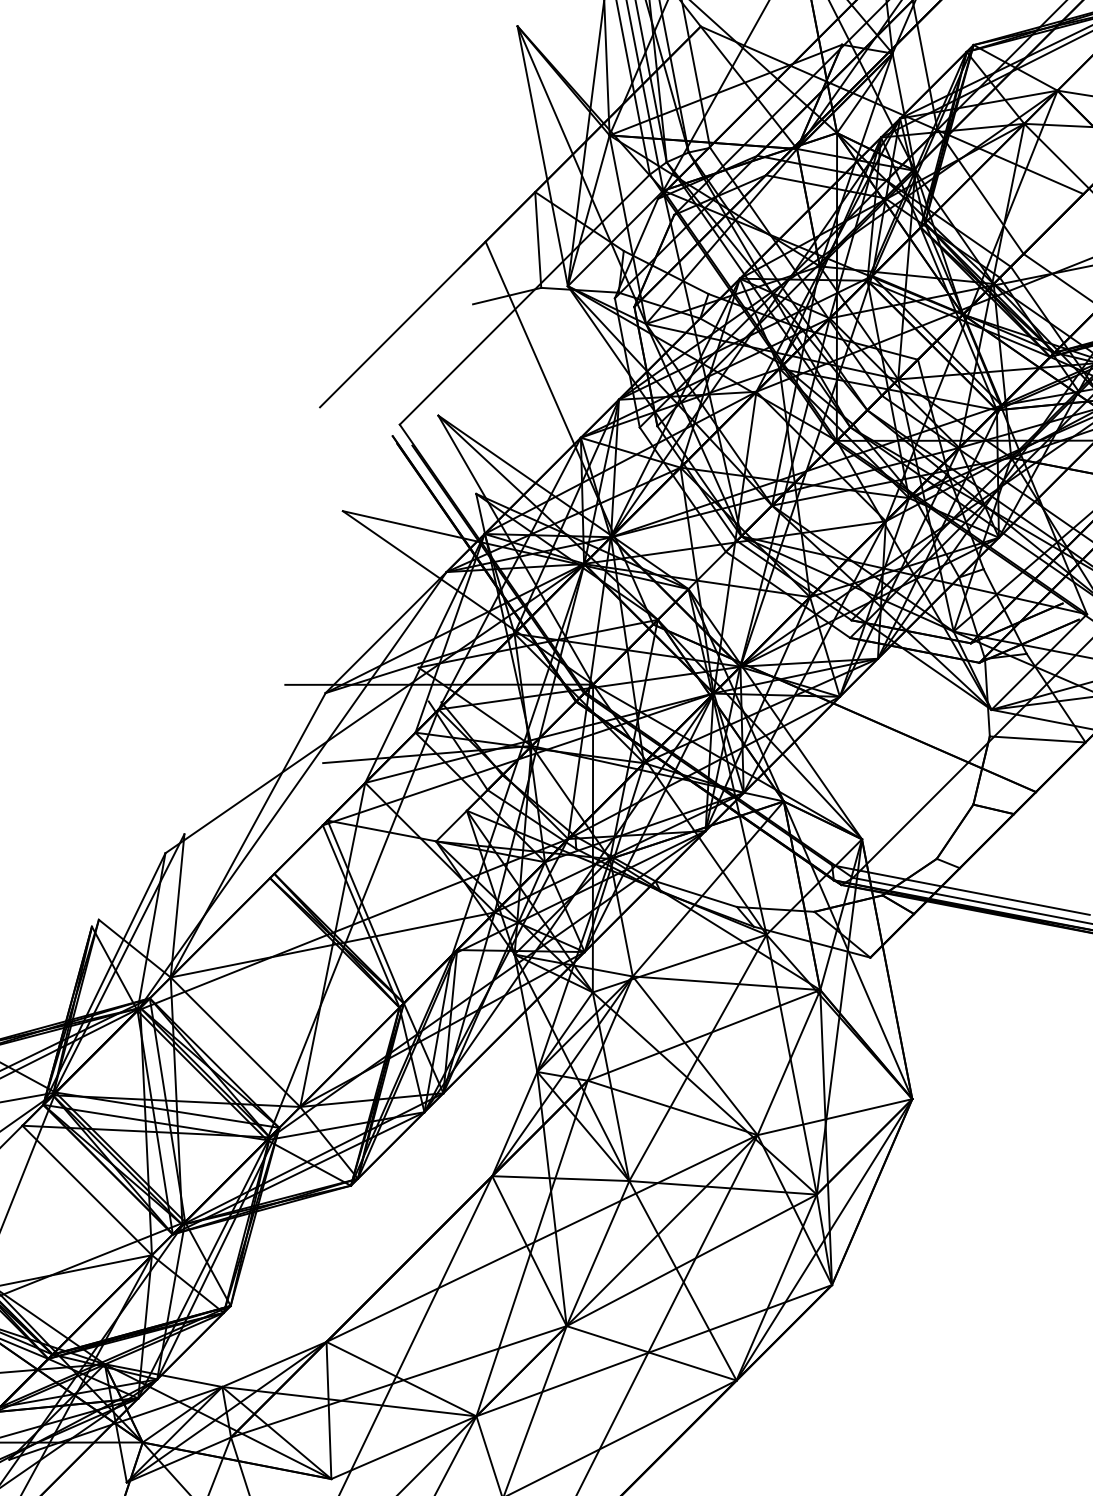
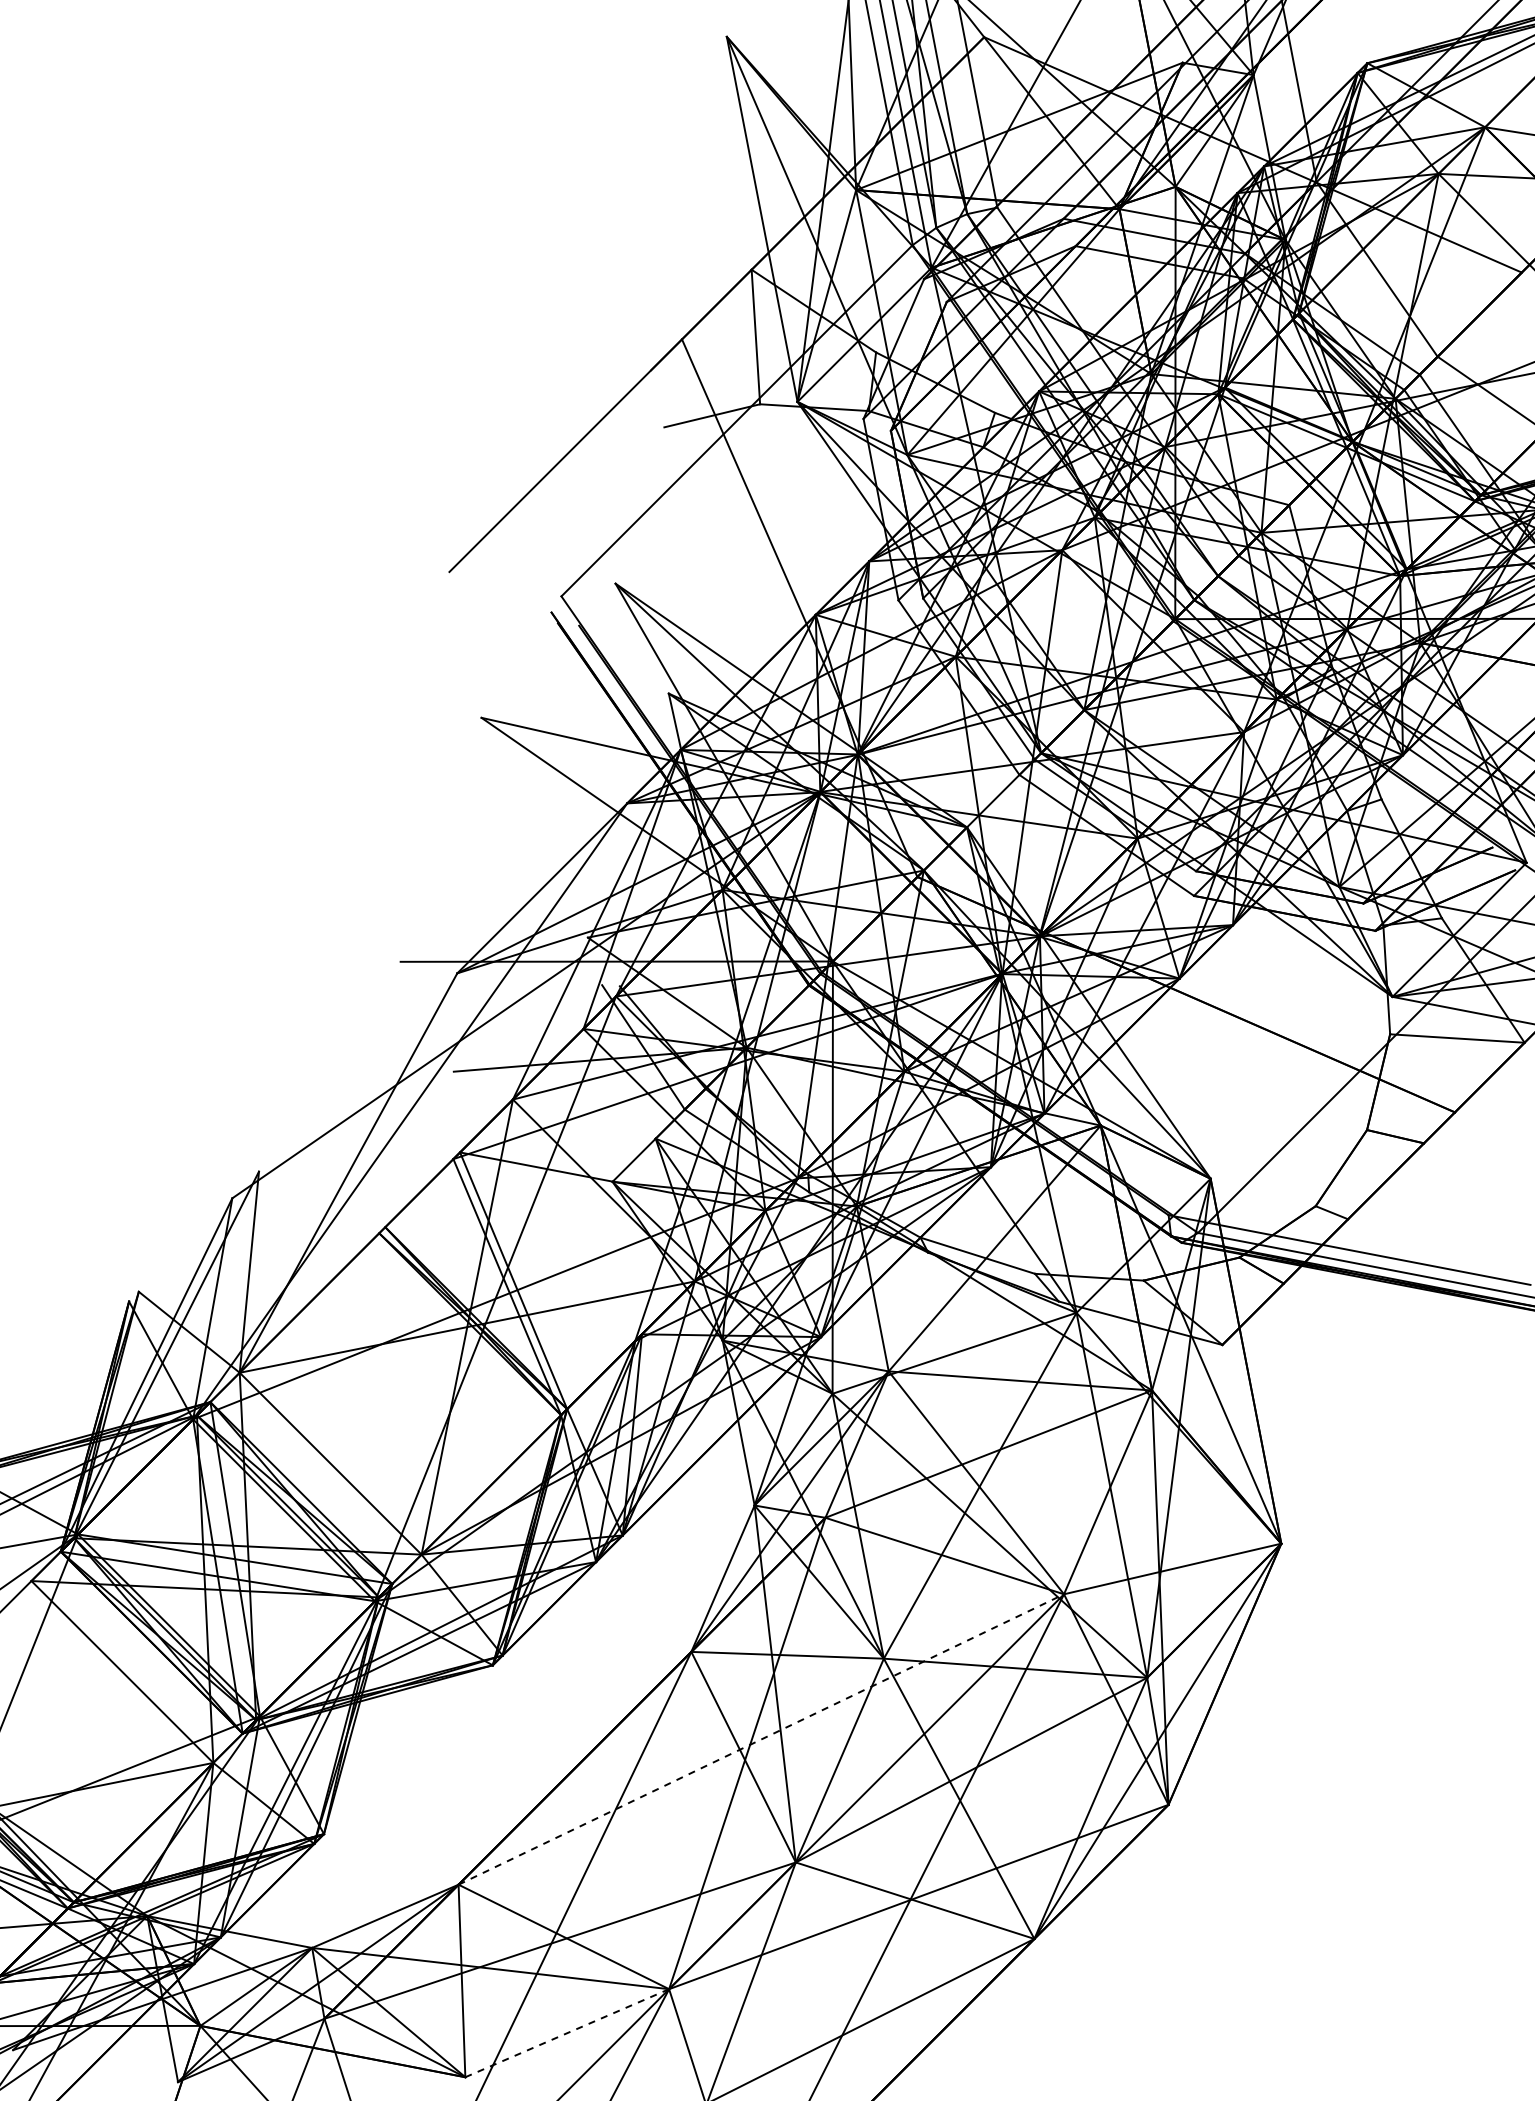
line: (542, 1238) -> (761, 1739), solid -> dashed
line: (404, 1447) -> (567, 2033), solid -> dashed

